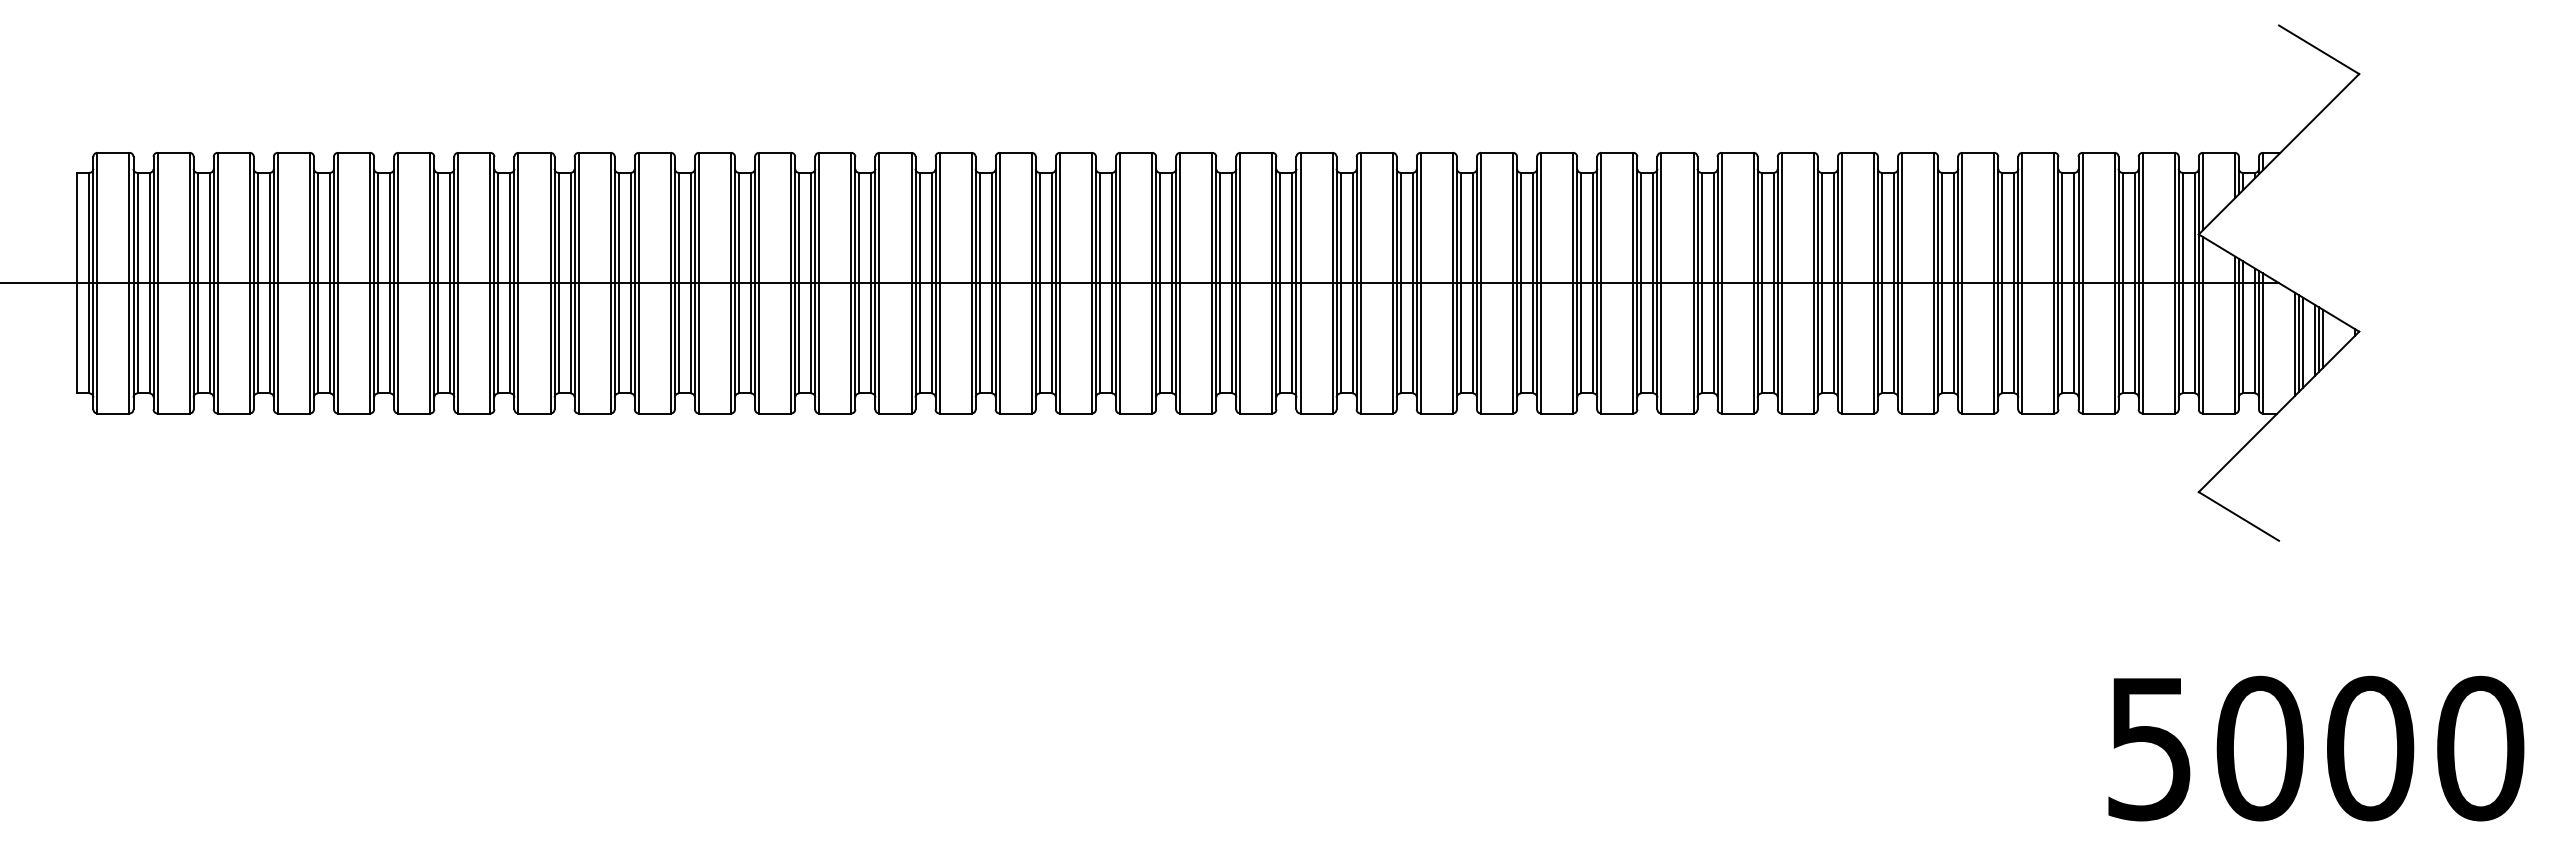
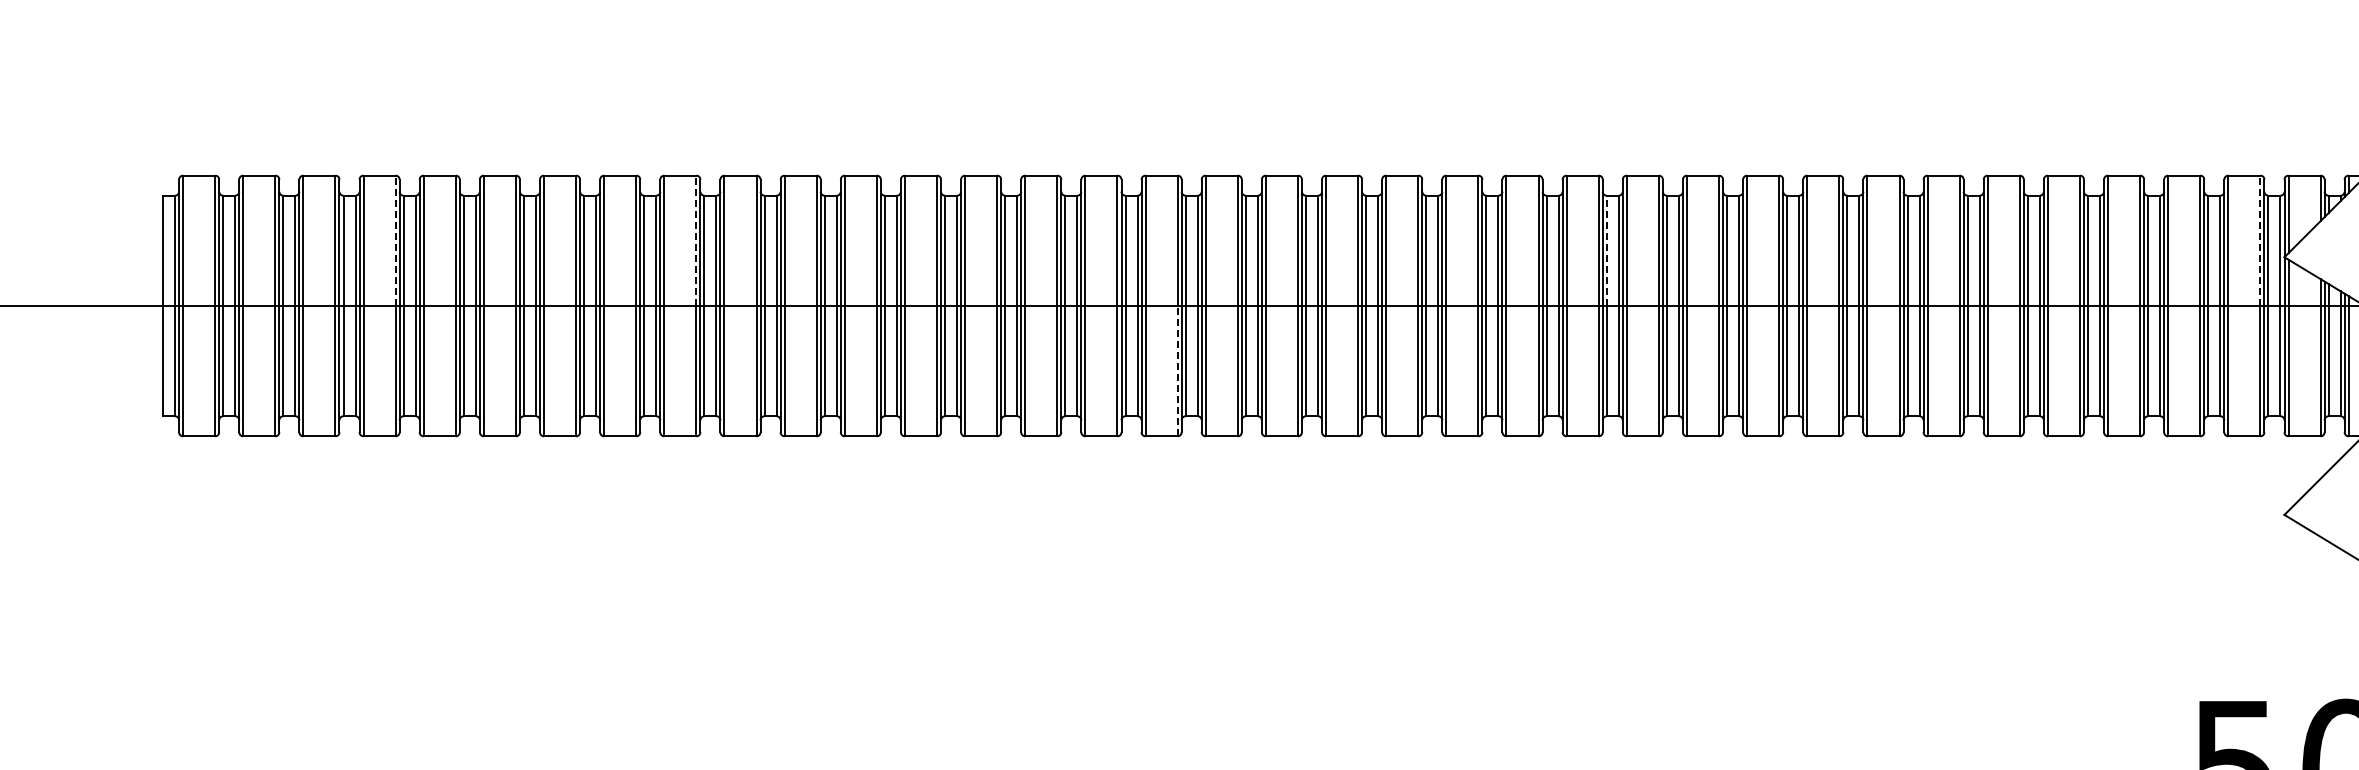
line: (309, 217) -> (395, 240), solid -> dashed
line: (610, 217) -> (696, 240), solid -> dashed
line: (2174, 217) -> (2260, 240), solid -> dashed
line: (1521, 227) -> (1607, 250), solid -> dashed
line: (1091, 347) -> (1177, 370), solid -> dashed

